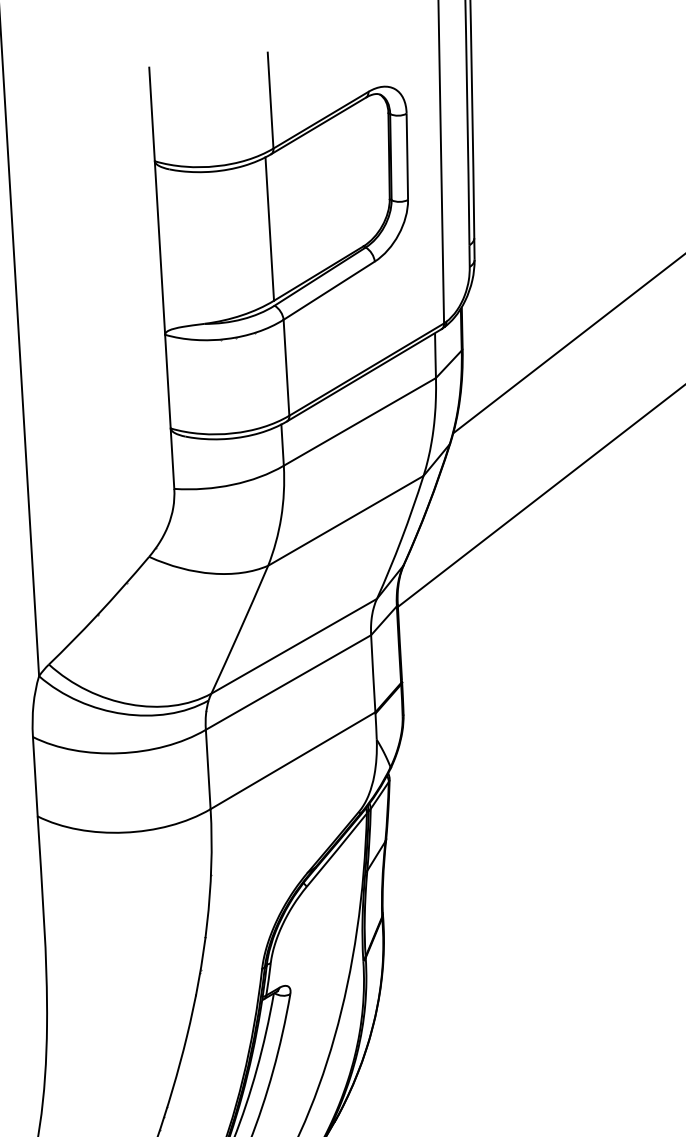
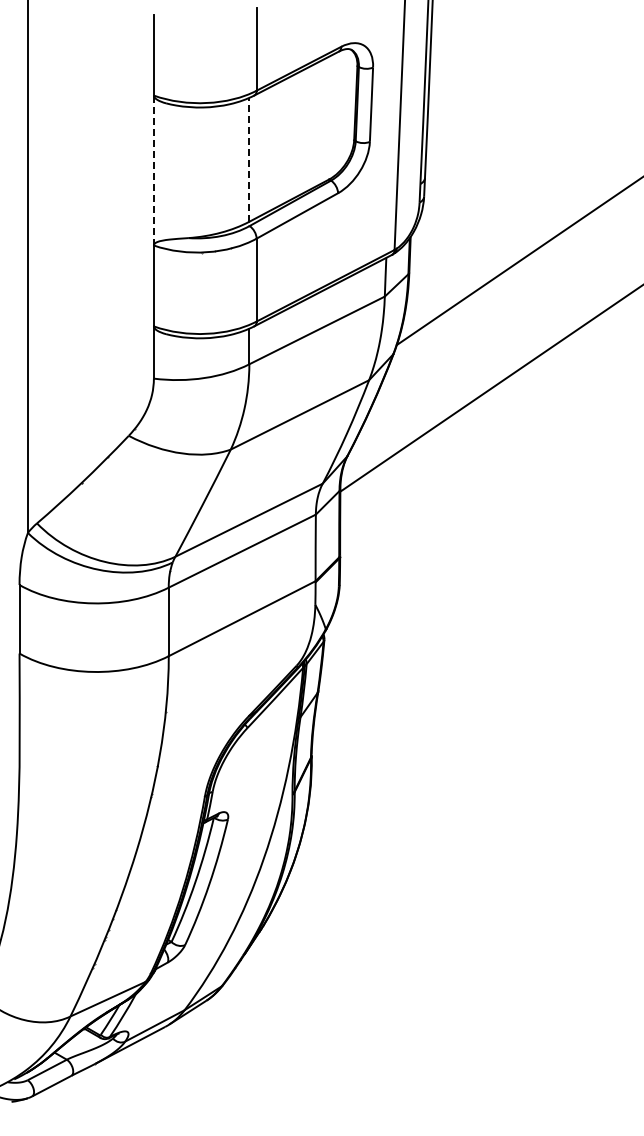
line: (269, 228) -> (249, 159), solid -> dashed
line: (159, 248) -> (153, 170), solid -> dashed

